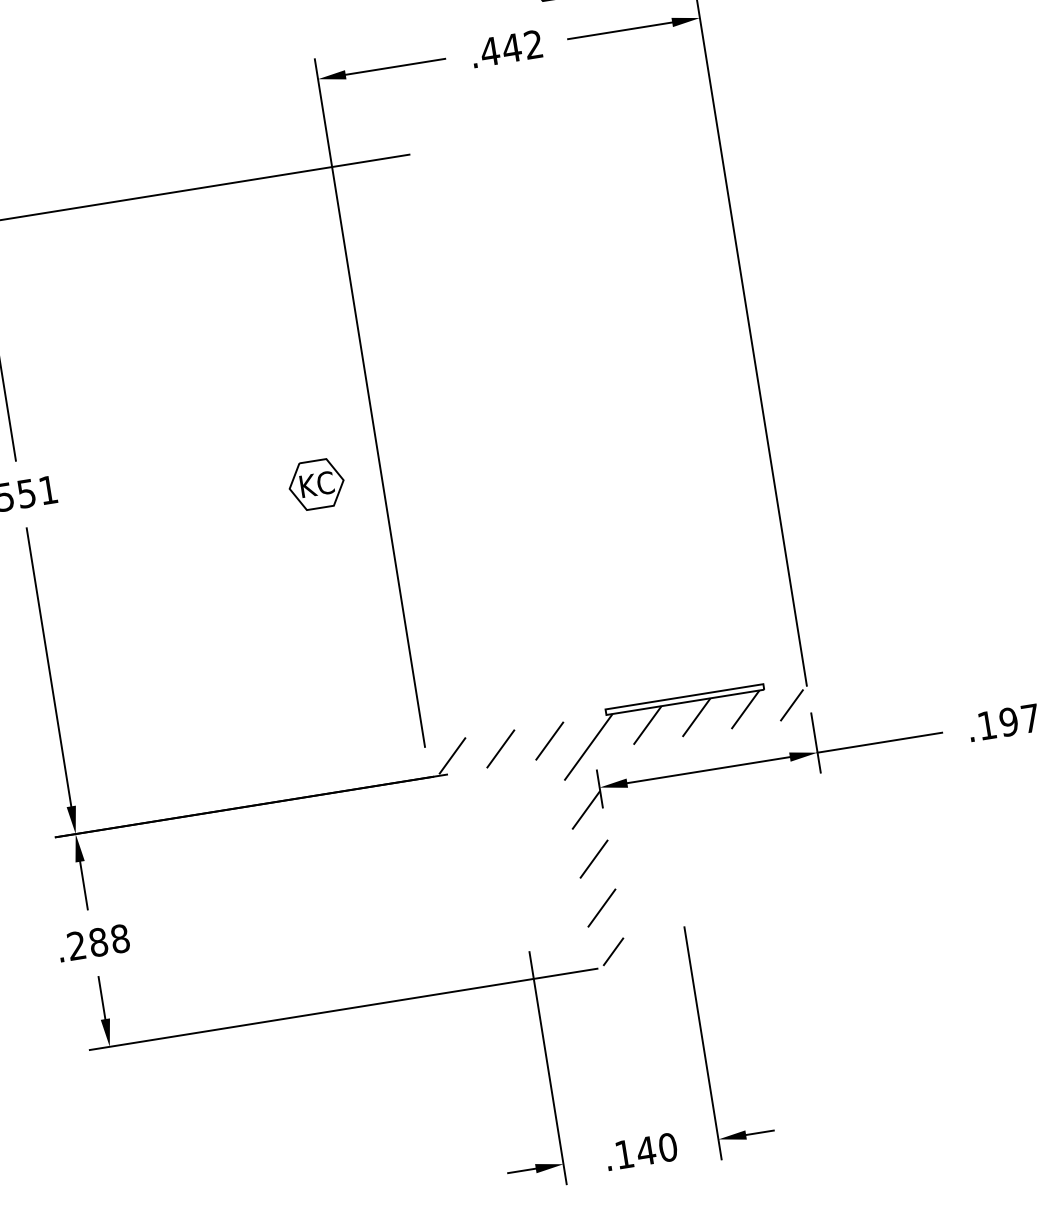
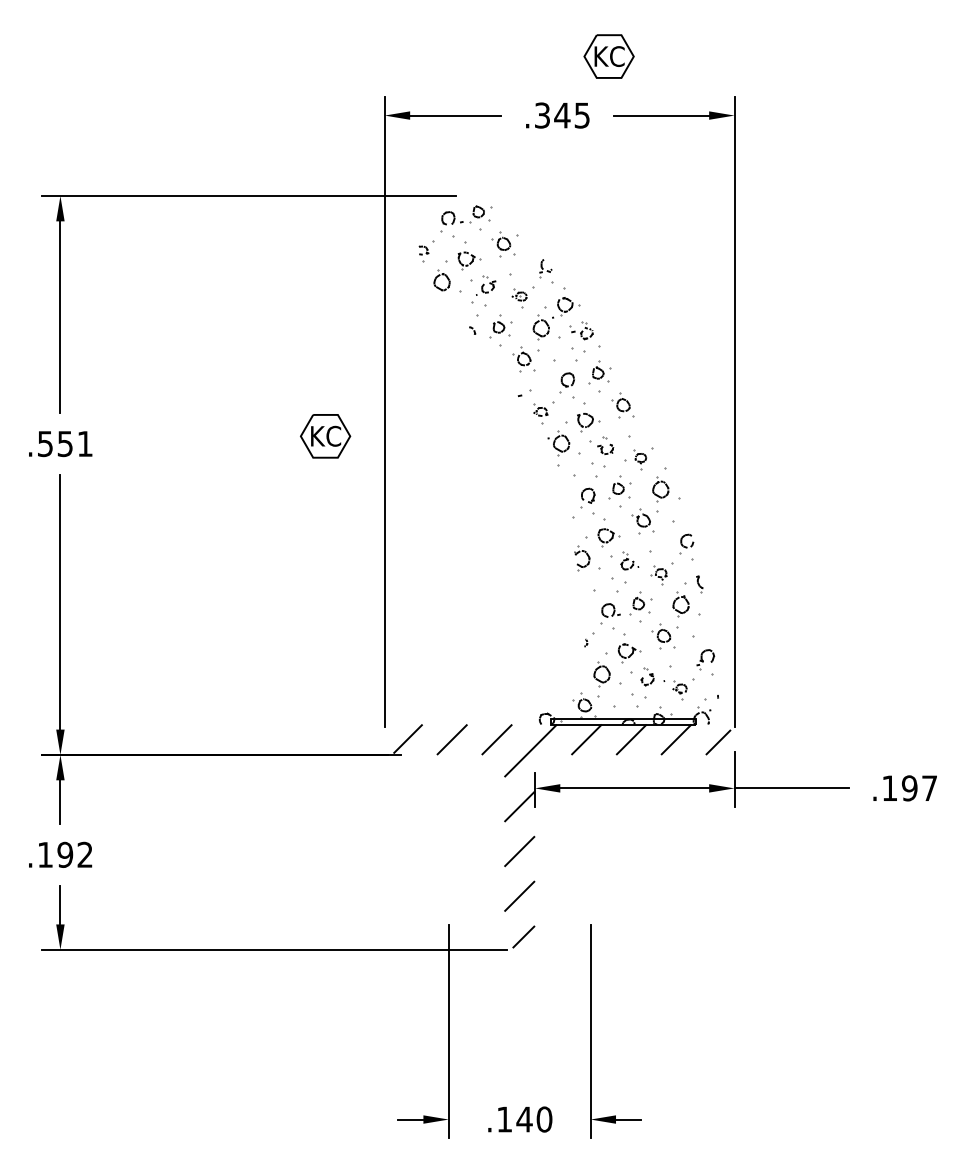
text: (510, 48) -> (561, 115), .442 -> .345
hatch: (579, 428) -> (568, 464), added
part: (316, 484) -> (325, 436), moved
text: (98, 941) -> (65, 854), .288 -> .192

